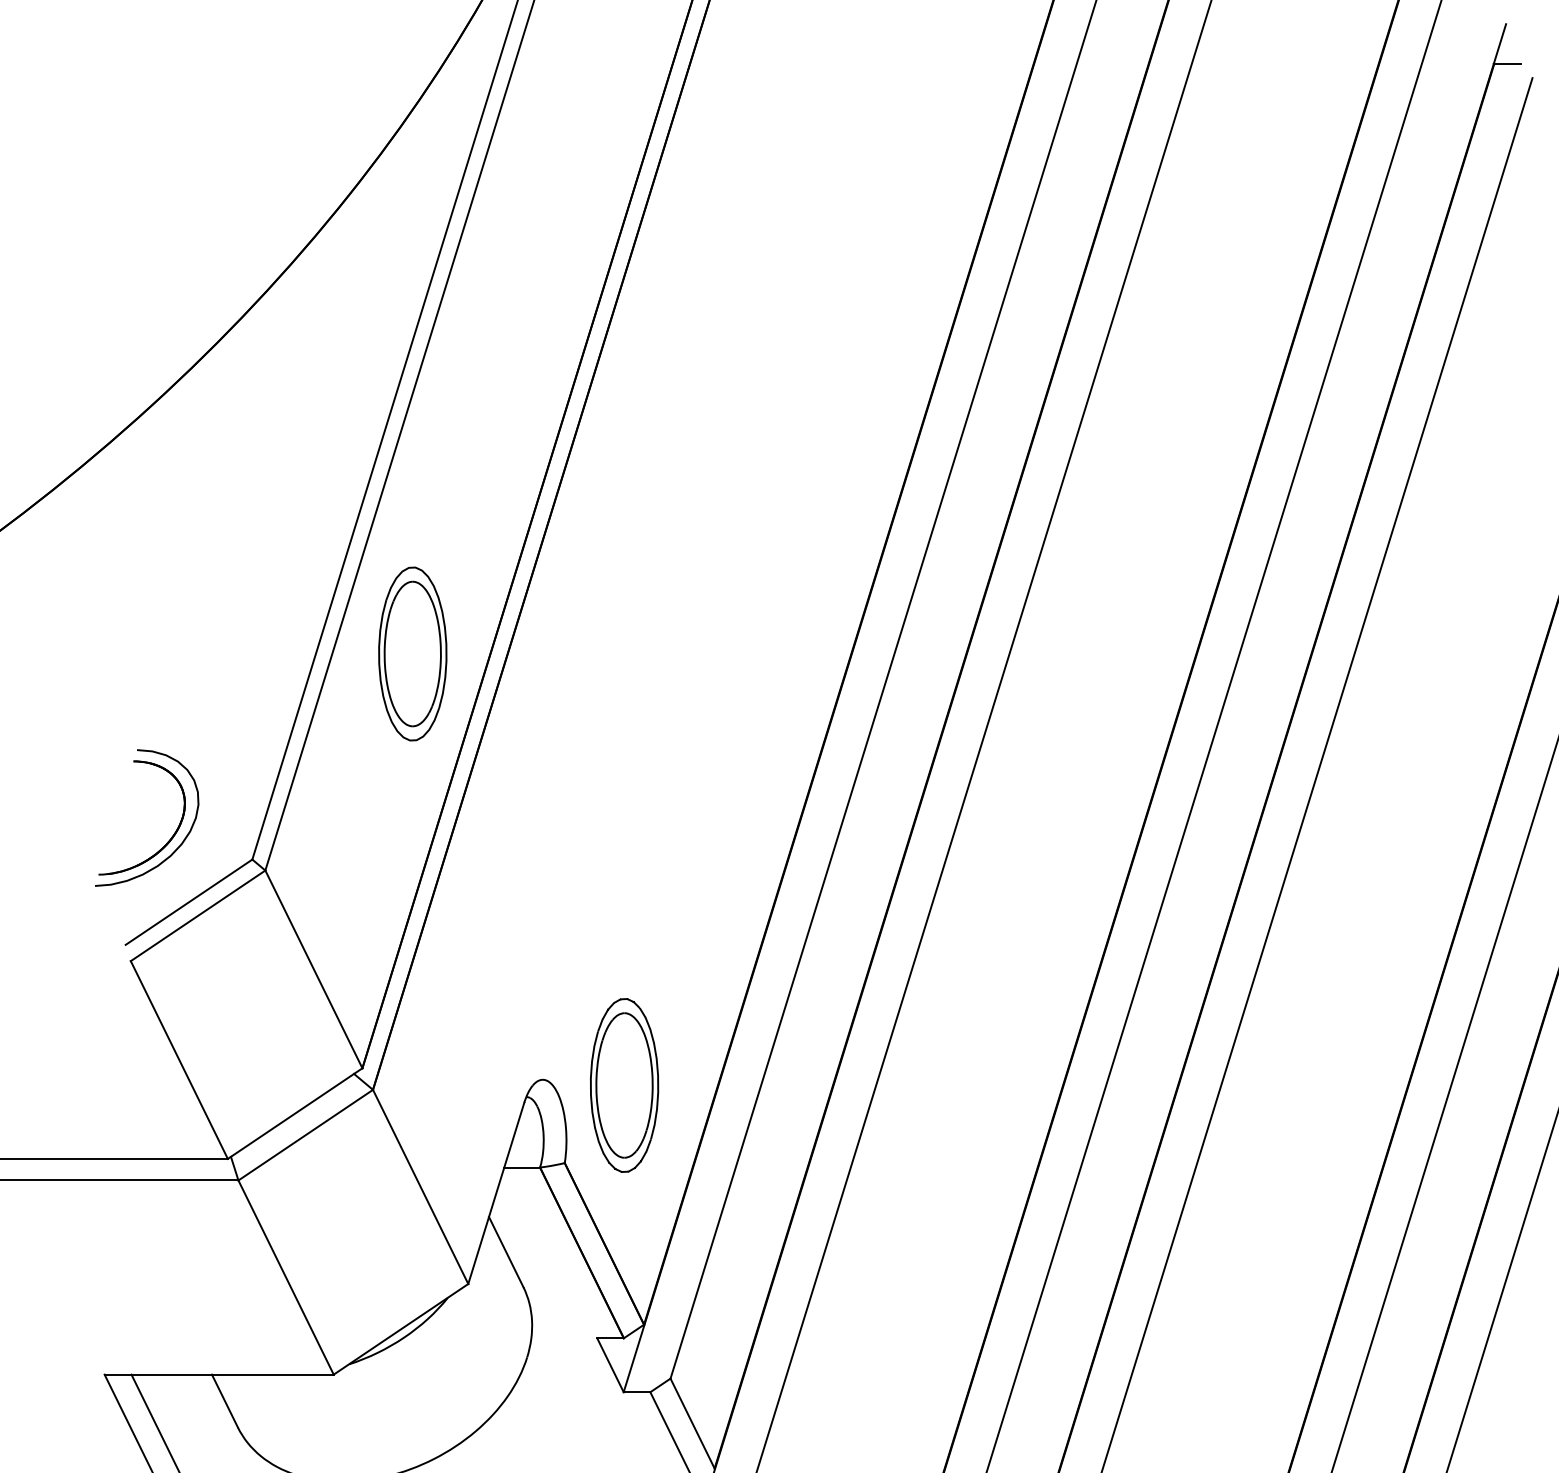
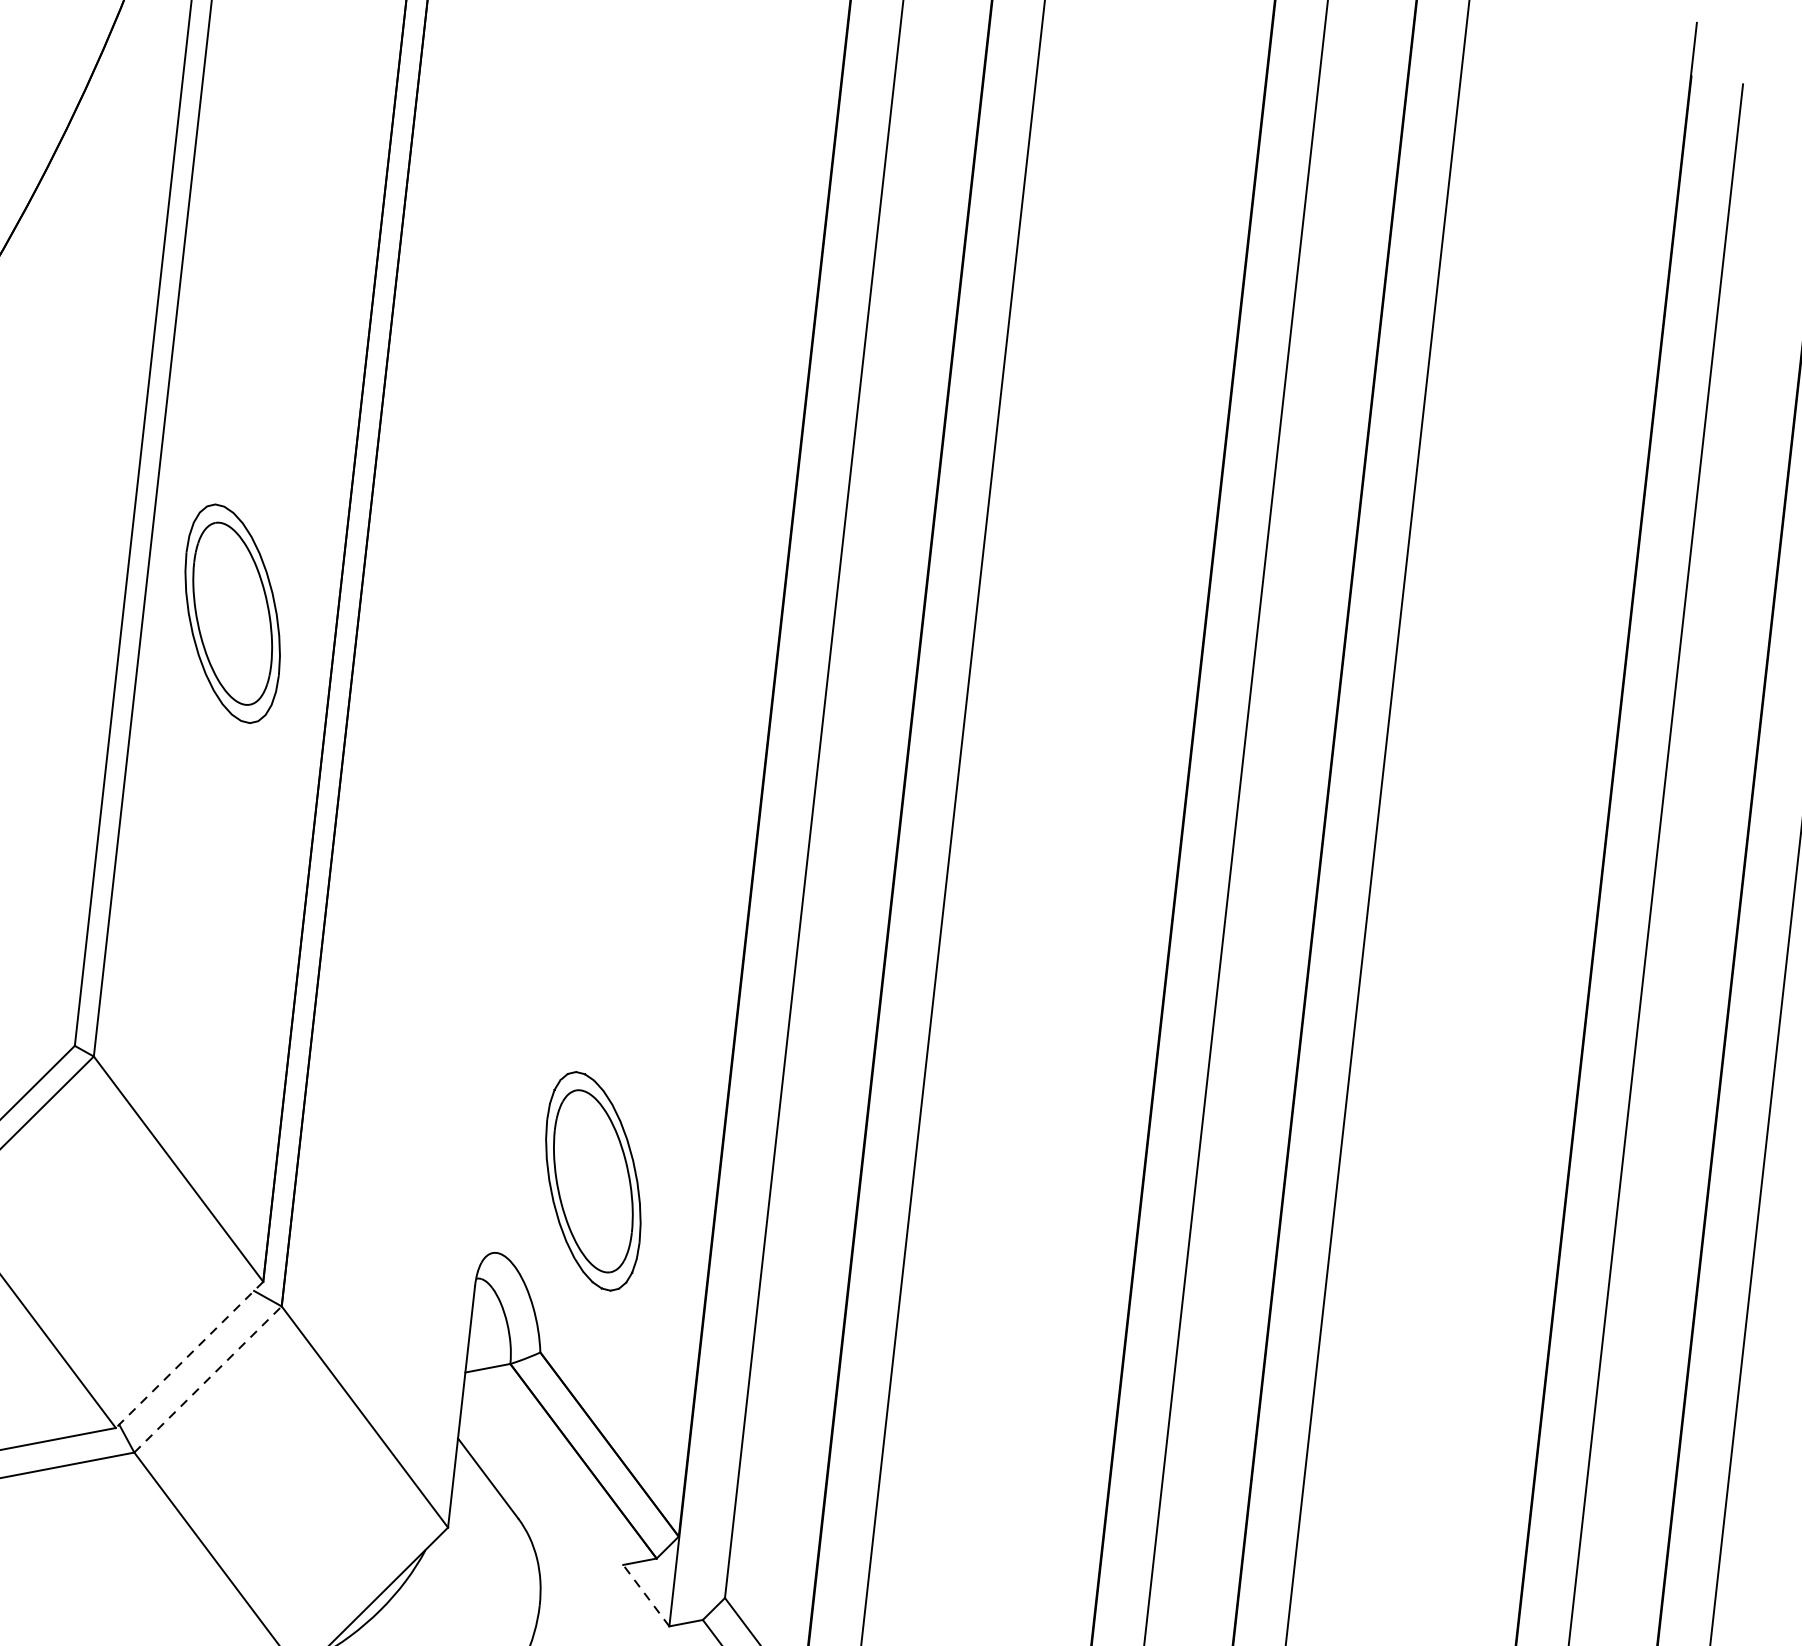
part: (412, 653) -> (232, 613), moved
part: (624, 1085) -> (593, 1181), moved
line: (294, 1113) -> (188, 1354), solid -> dashed
line: (306, 1134) -> (208, 1378), solid -> dashed
line: (610, 1364) -> (646, 1594), solid -> dashed

